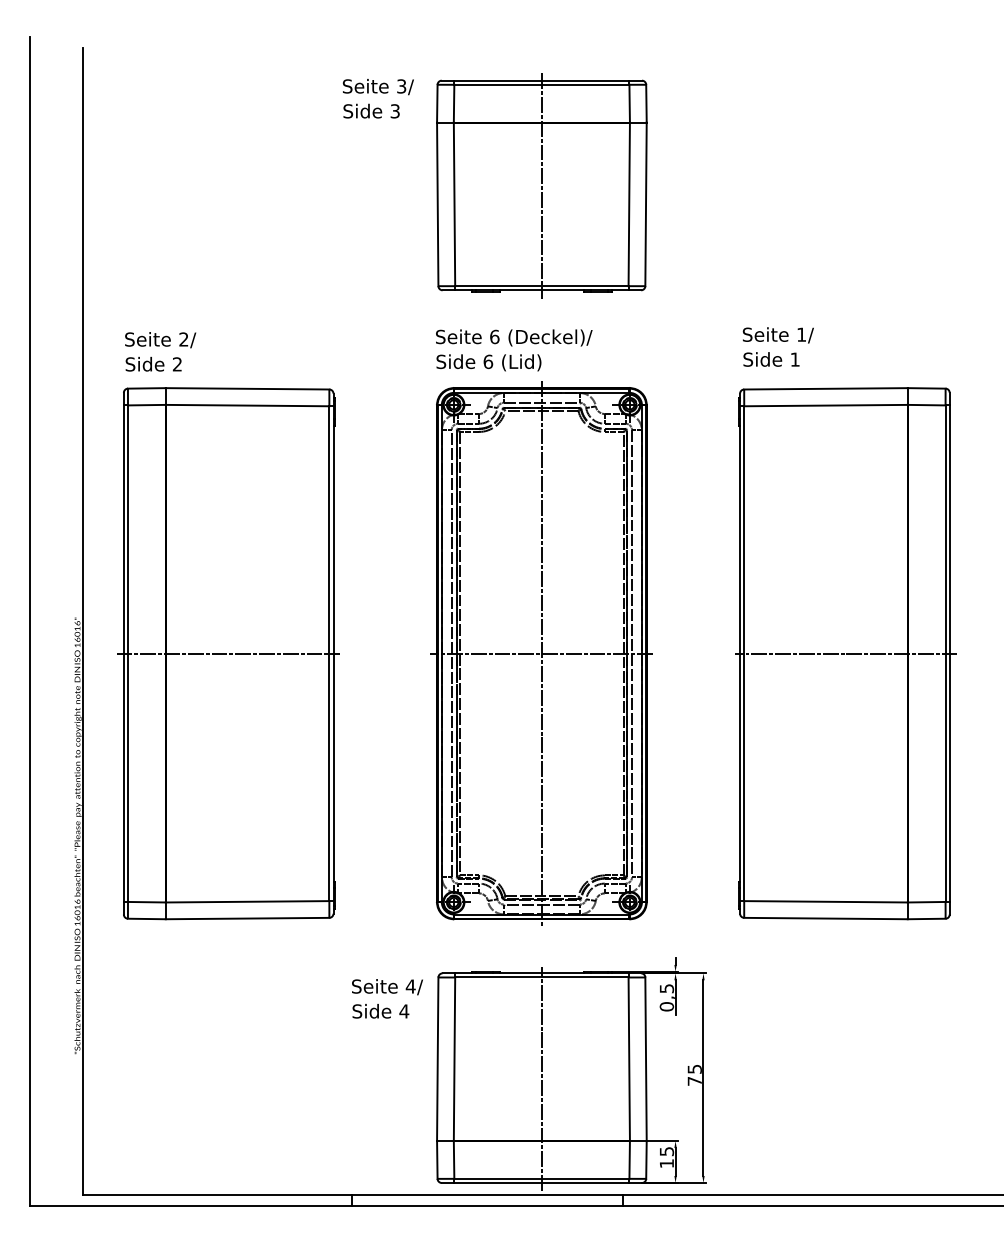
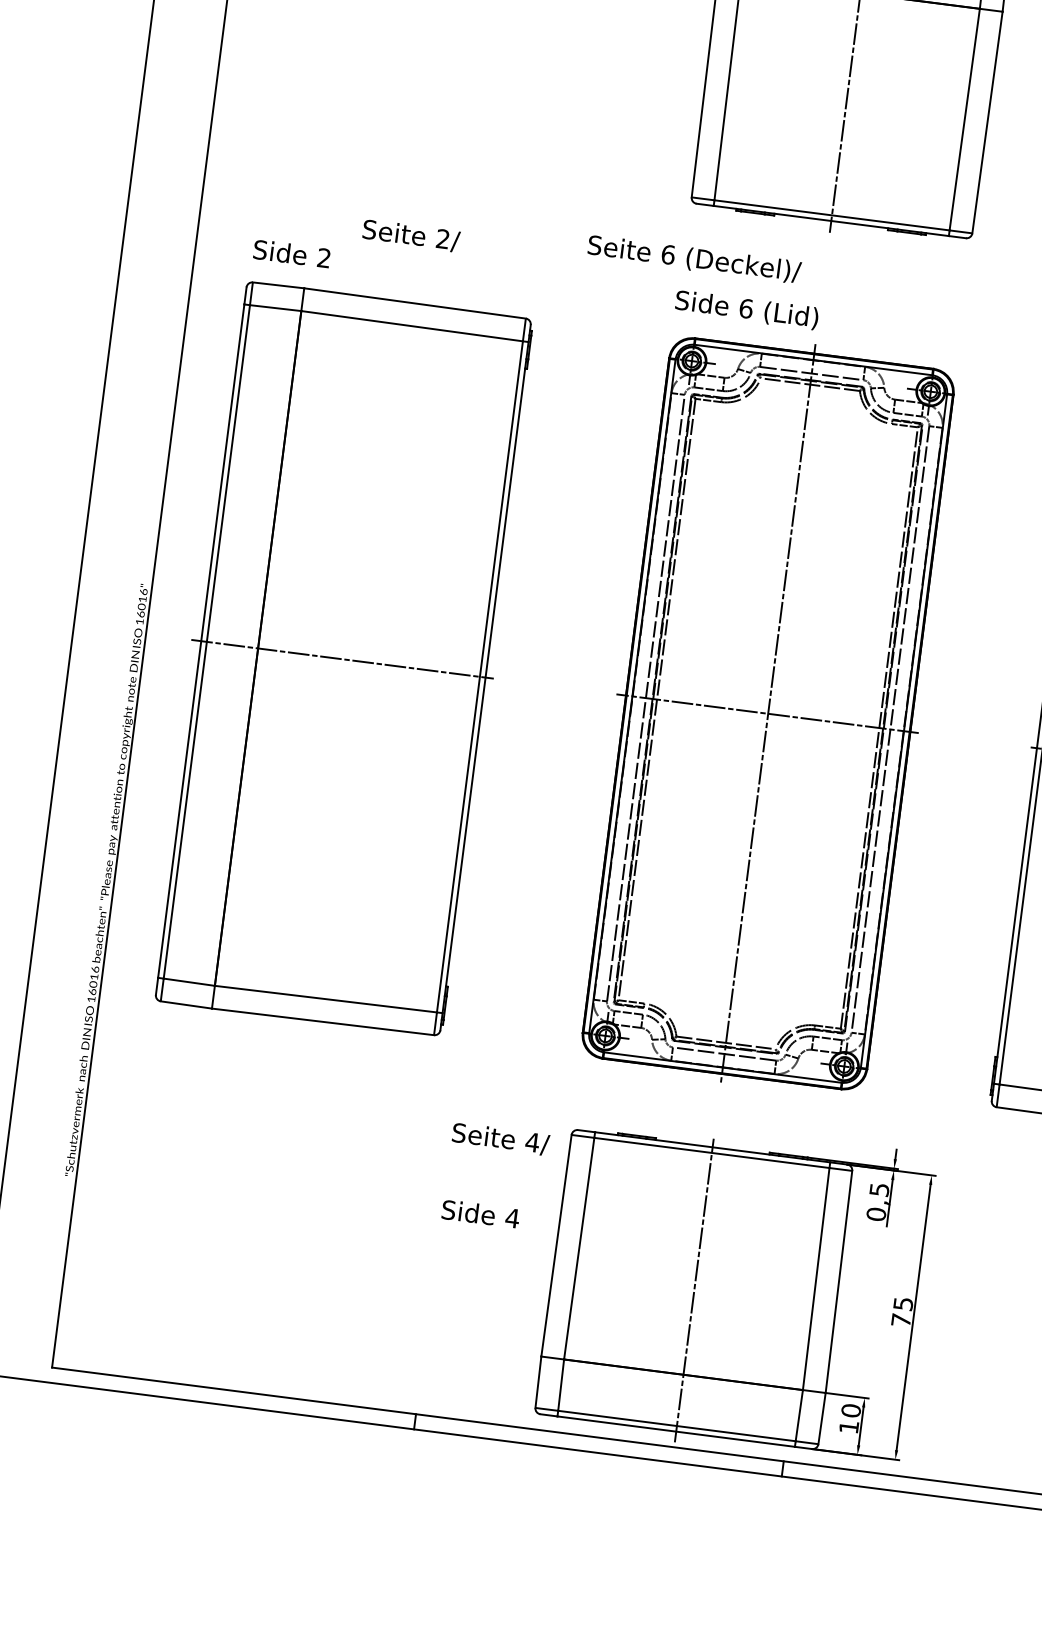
text: (514, 337) -> (694, 258), moved
text: (160, 340) -> (411, 236), moved
text: (380, 1011) -> (480, 1214), moved
text: (666, 1151) -> (850, 1410), 15 -> 10

